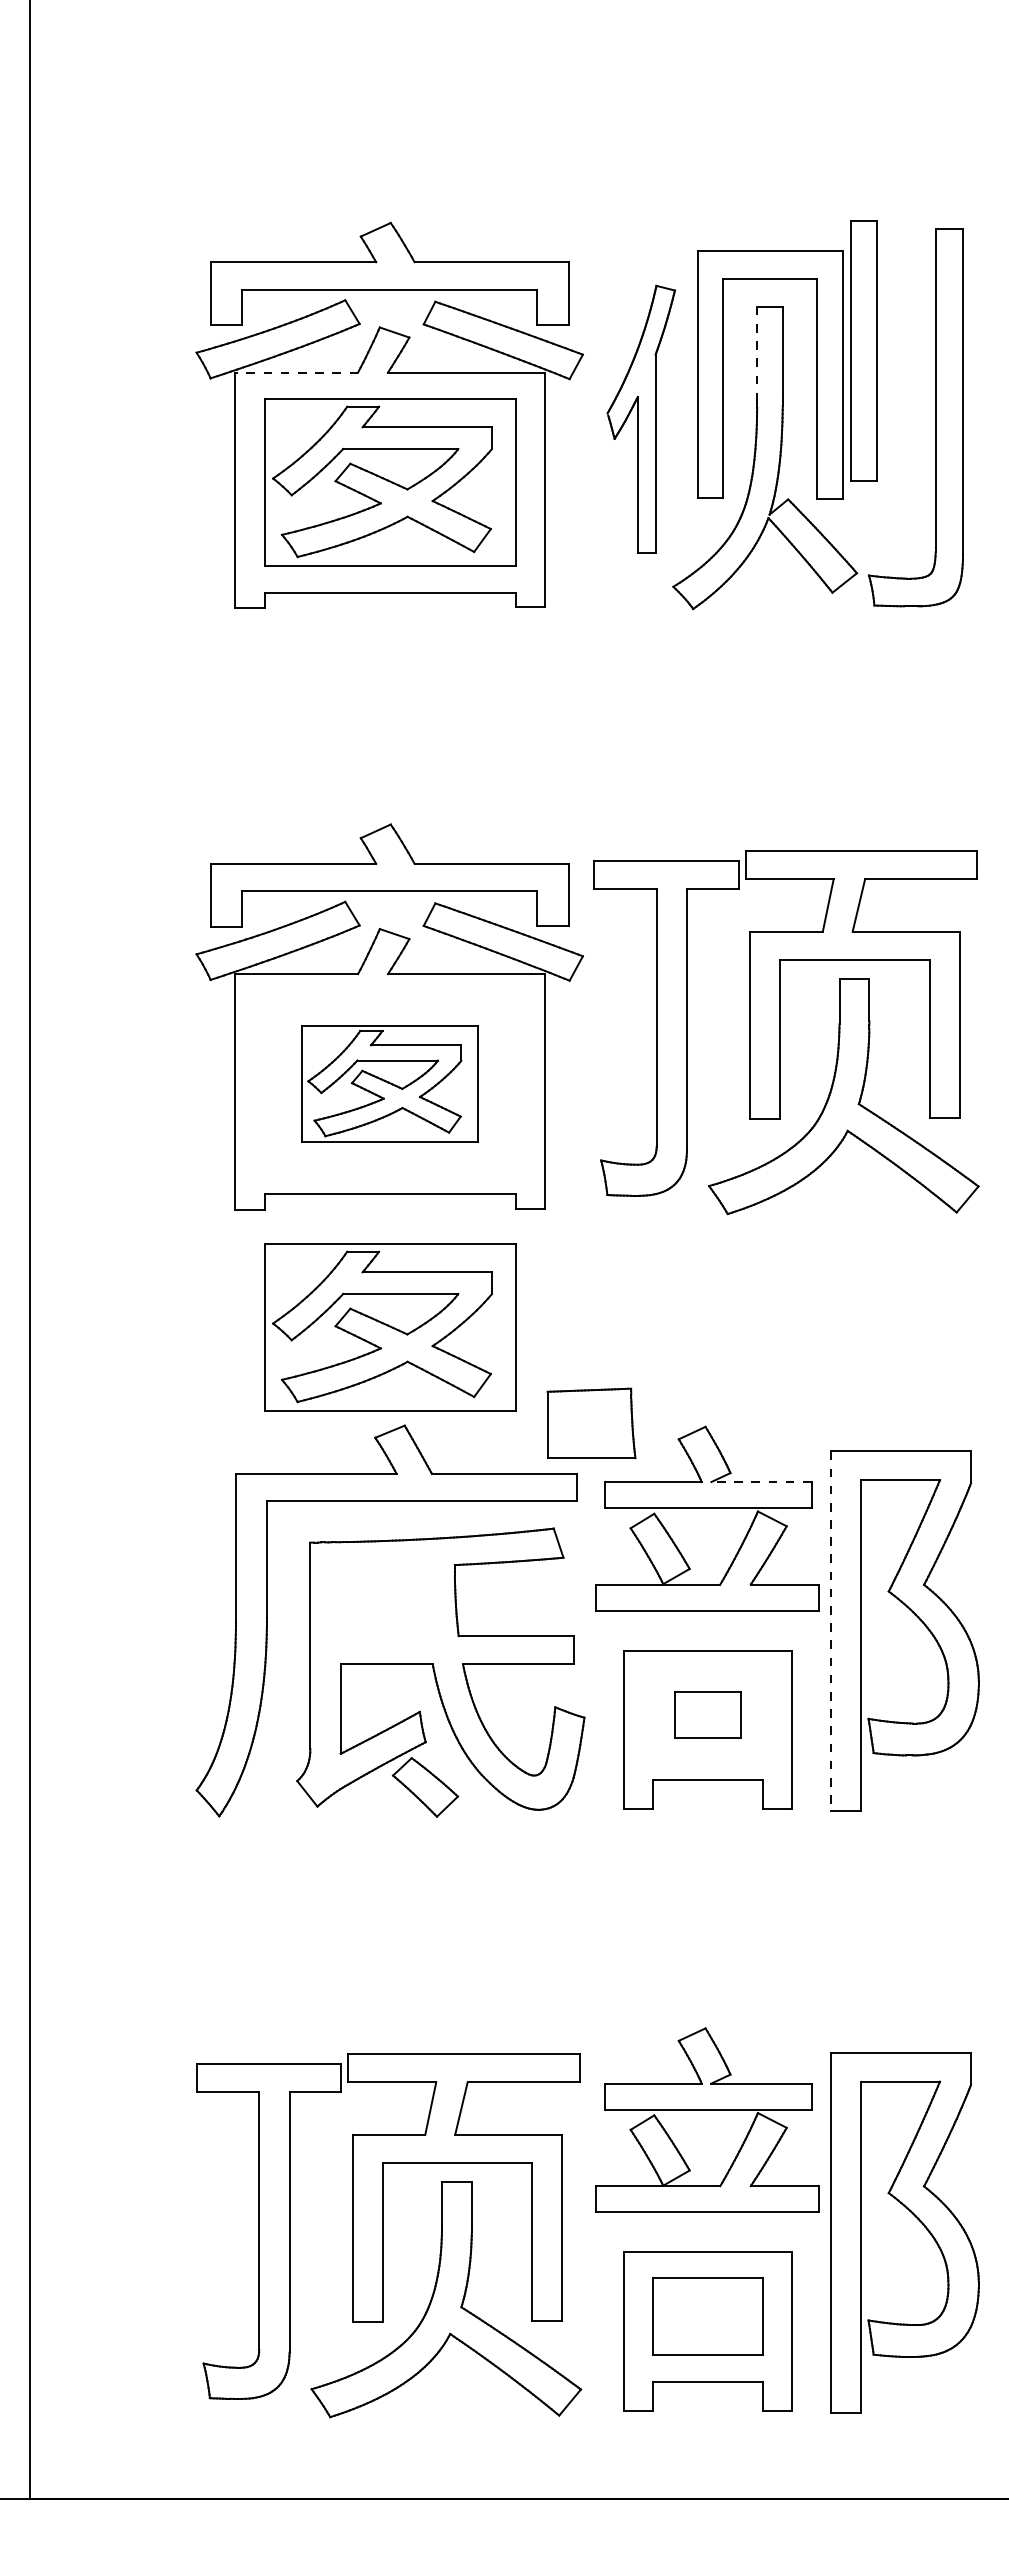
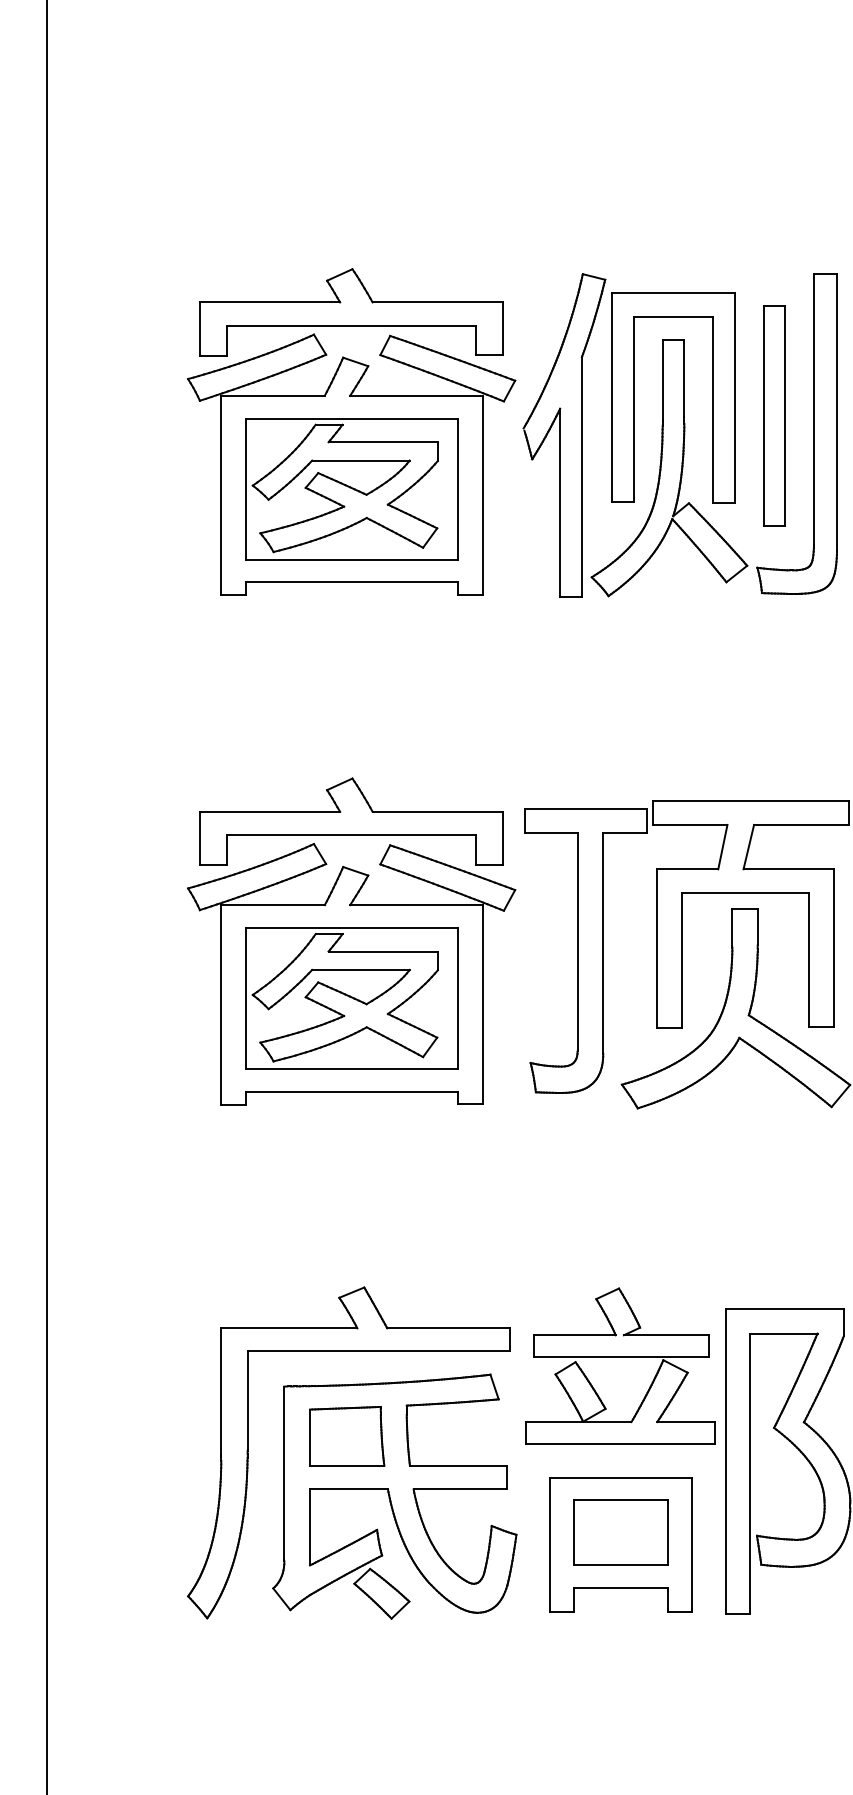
part: (863, 350) -> (773, 415), moved
line: (757, 354) -> (662, 380), dashed -> solid
line: (296, 372) -> (272, 395), dashed -> solid
part: (641, 418) -> (564, 434), size x1.43
part: (390, 1083) -> (352, 997), size x1.43
part: (390, 1327) -> (352, 1204), removed
part: (591, 1423) -> (347, 1436), moved
line: (760, 1482) -> (665, 1335), dashed -> solid
line: (831, 1631) -> (725, 1461), dashed -> solid
part: (707, 1715) -> (620, 1532), size x1.67

